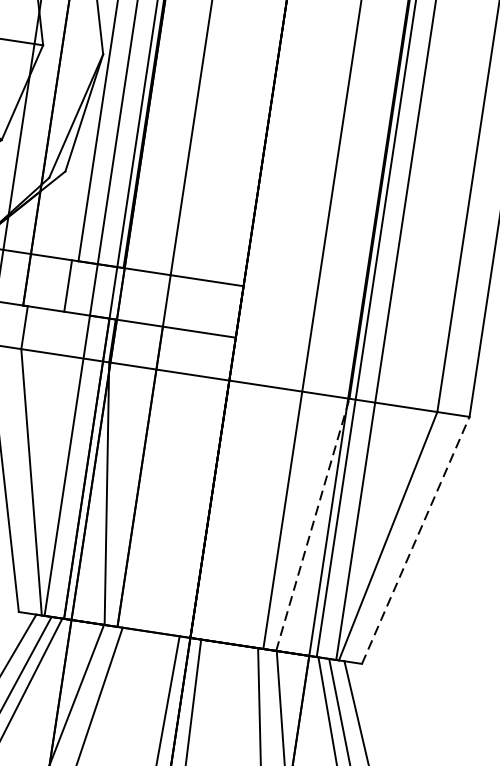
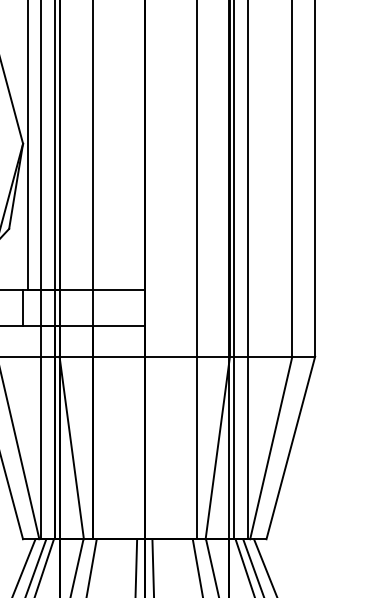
line: (312, 524) -> (217, 447), dashed -> solid
line: (415, 539) -> (290, 447), dashed -> solid

